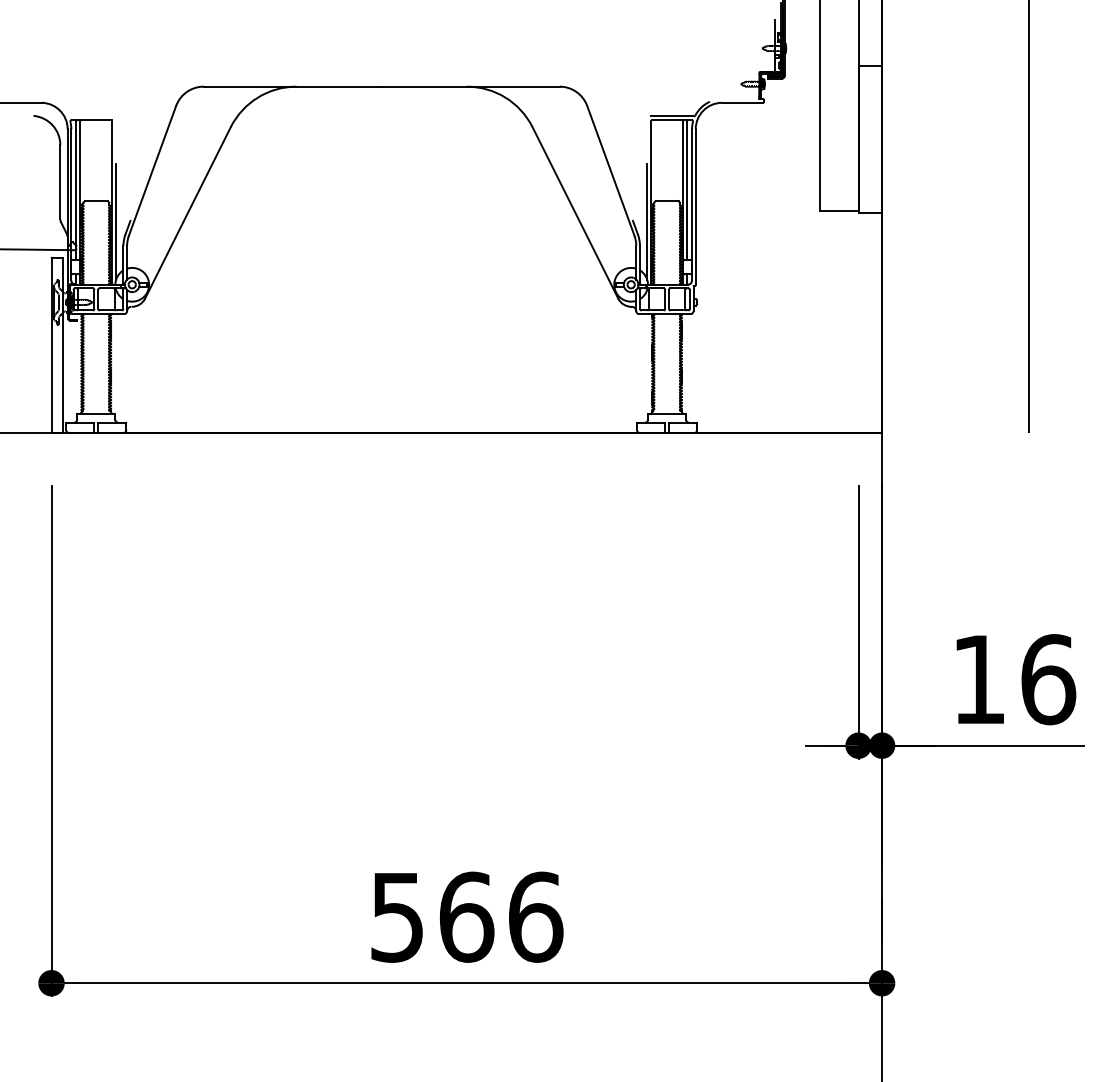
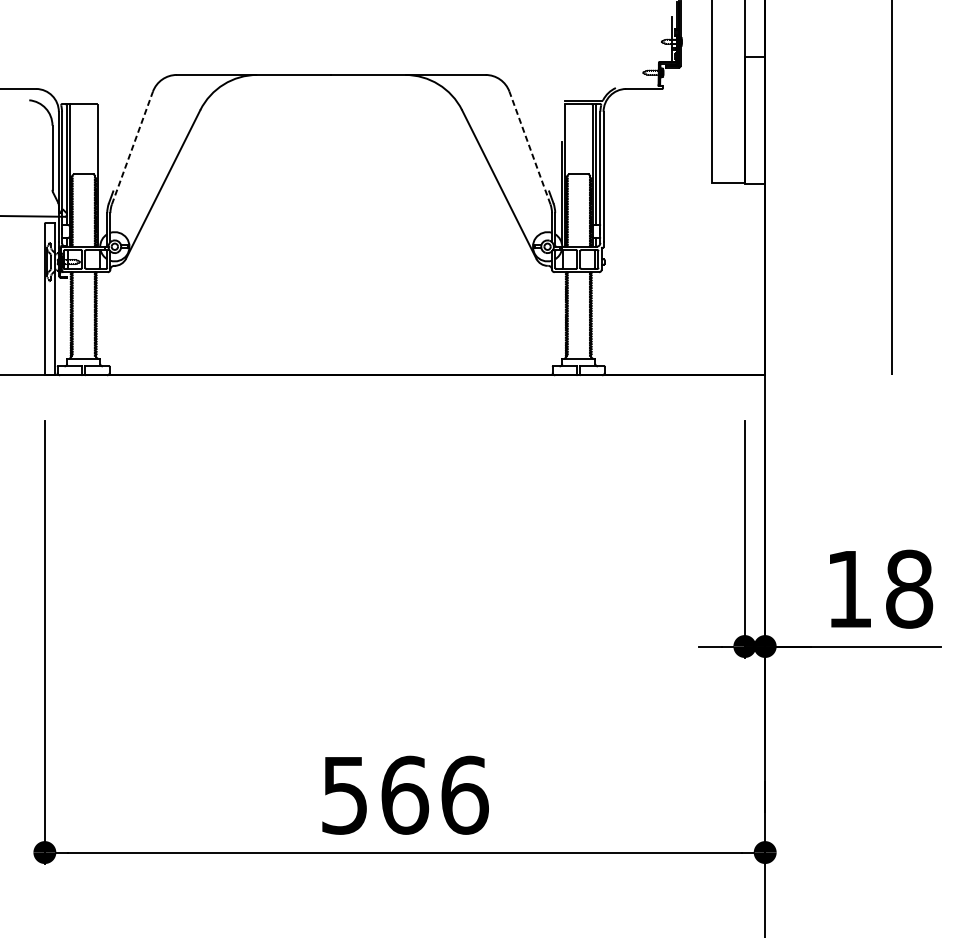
line: (152, 170) -> (132, 147), solid -> dashed
line: (610, 170) -> (529, 147), solid -> dashed
line: (116, 221) -> (101, 191), removed
text: (1048, 679) -> (909, 589), 16 -> 18

